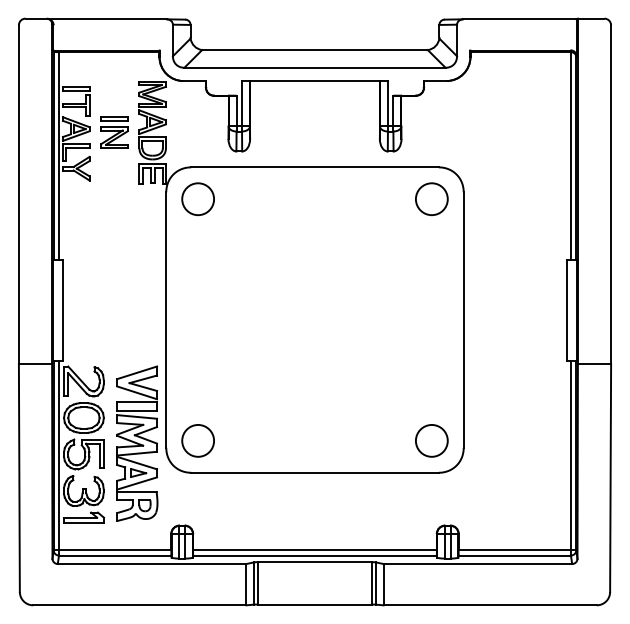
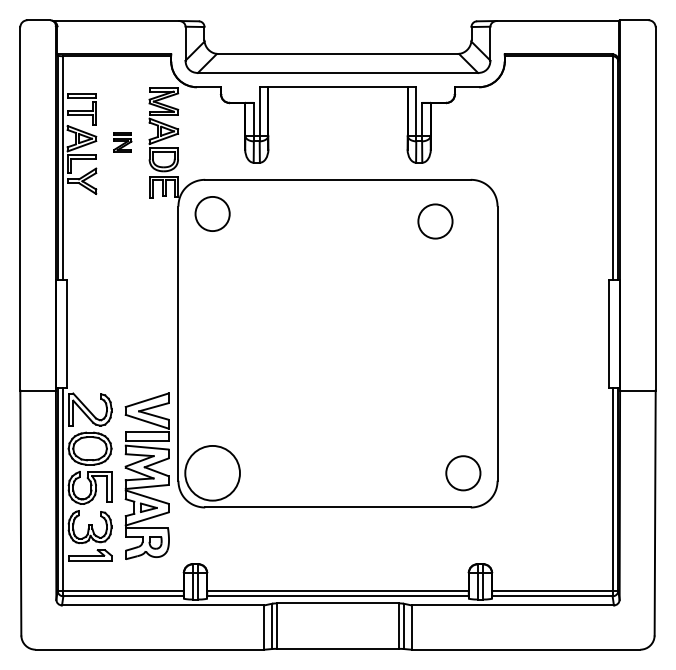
part: (114, 132) -> (122, 142), size x0.6
circle: (431, 198) -> (435, 220), moved
circle: (198, 440) -> (213, 472), size x1.6

